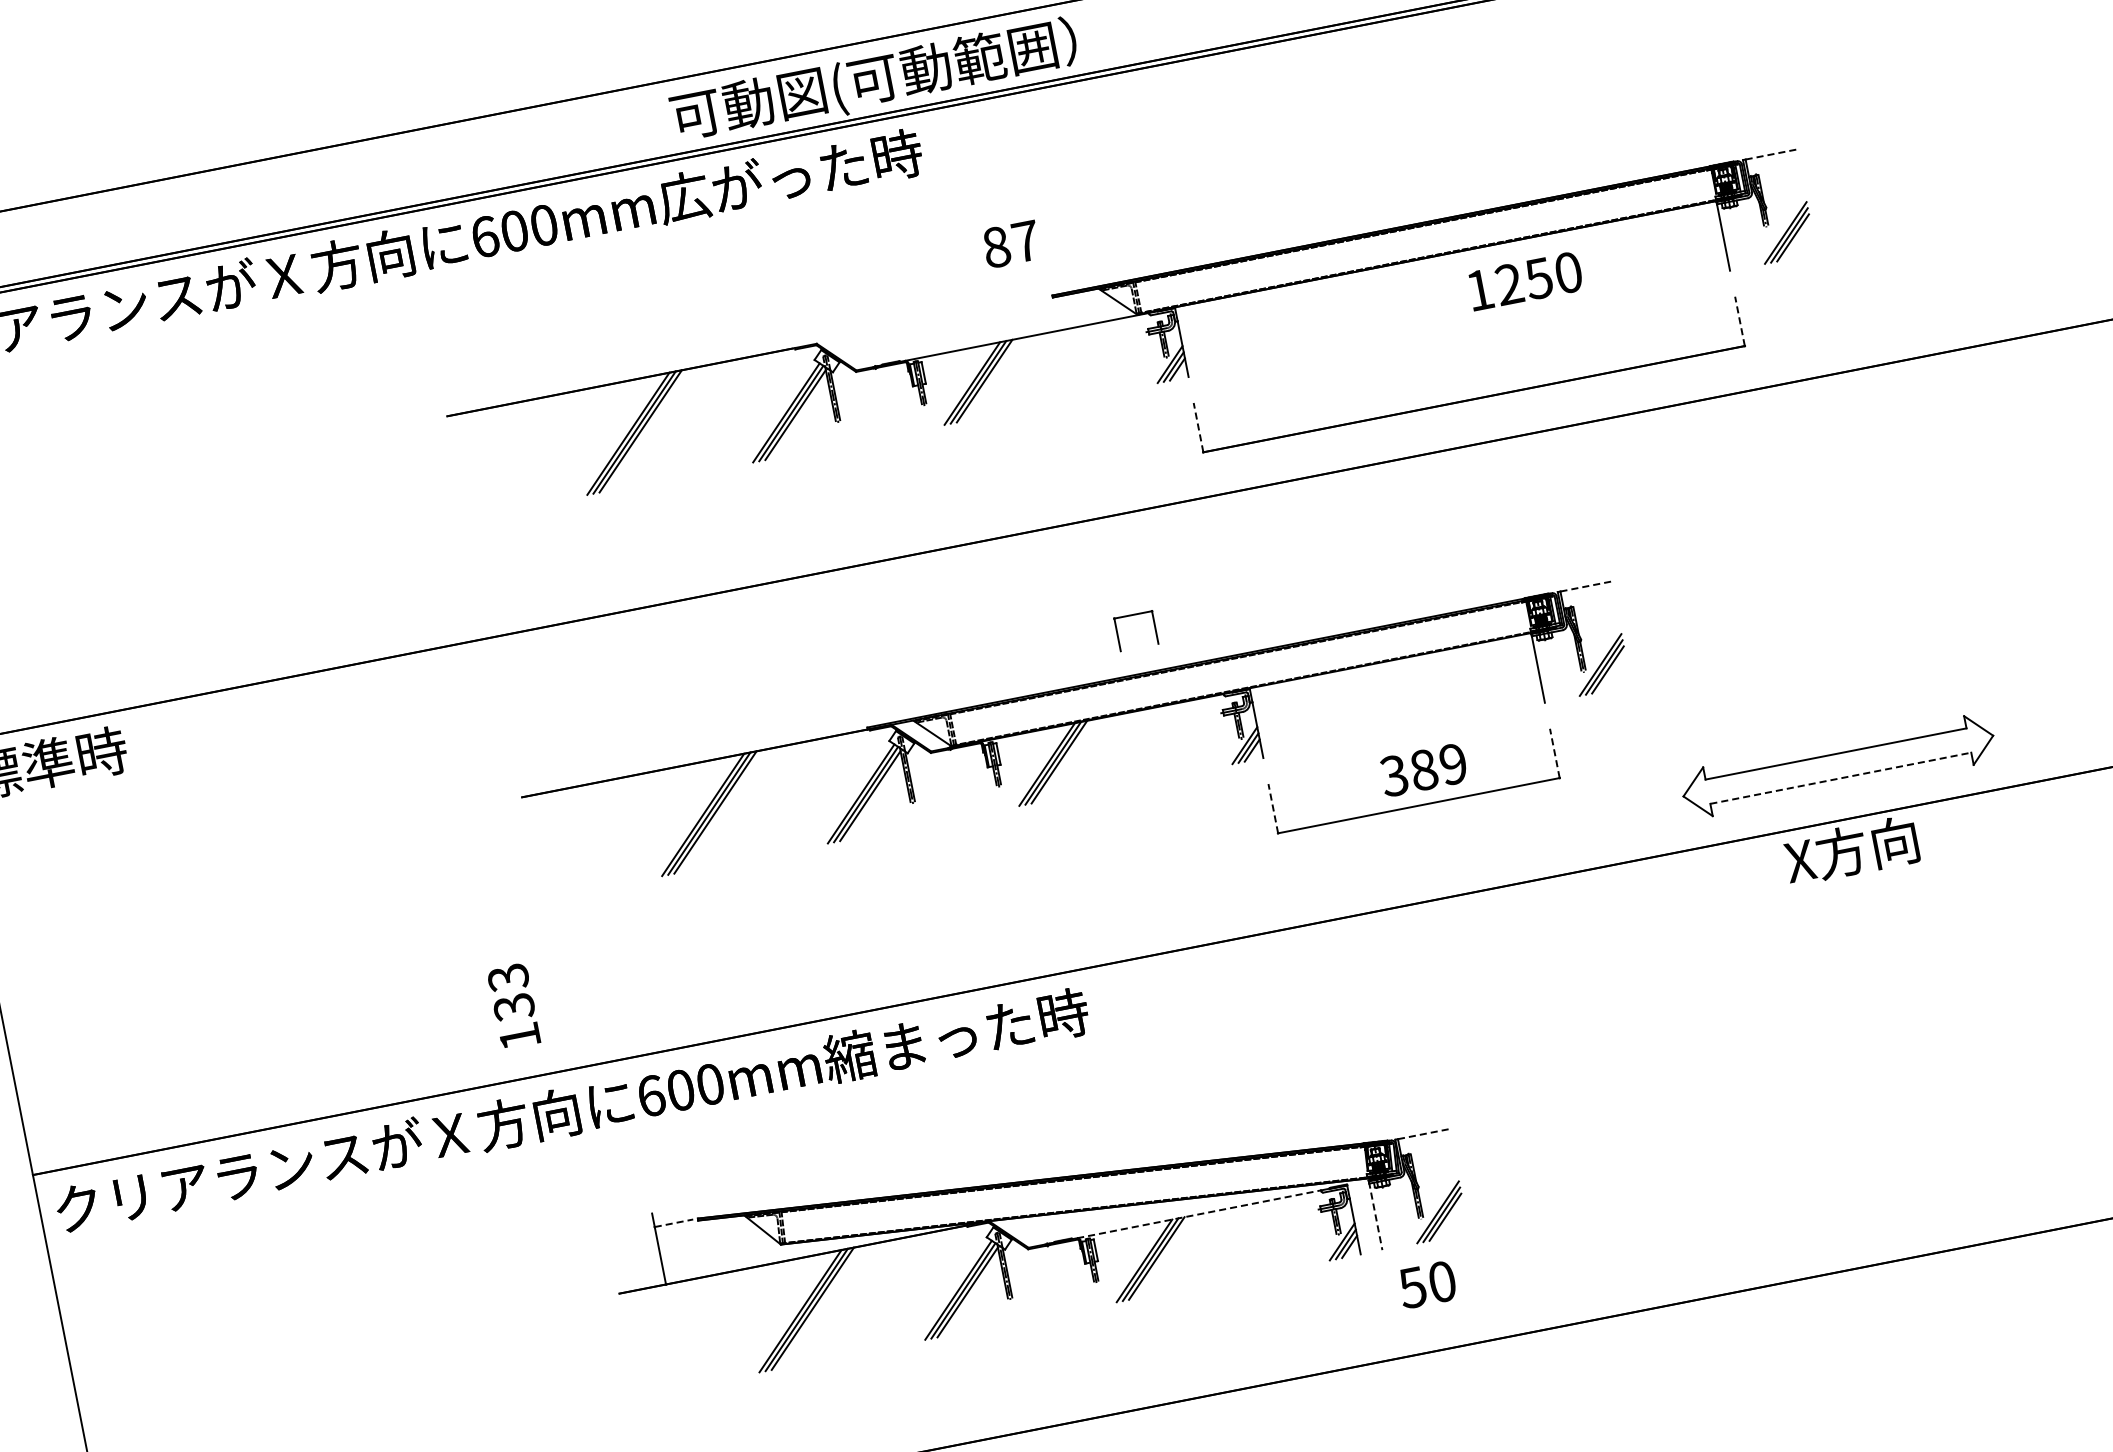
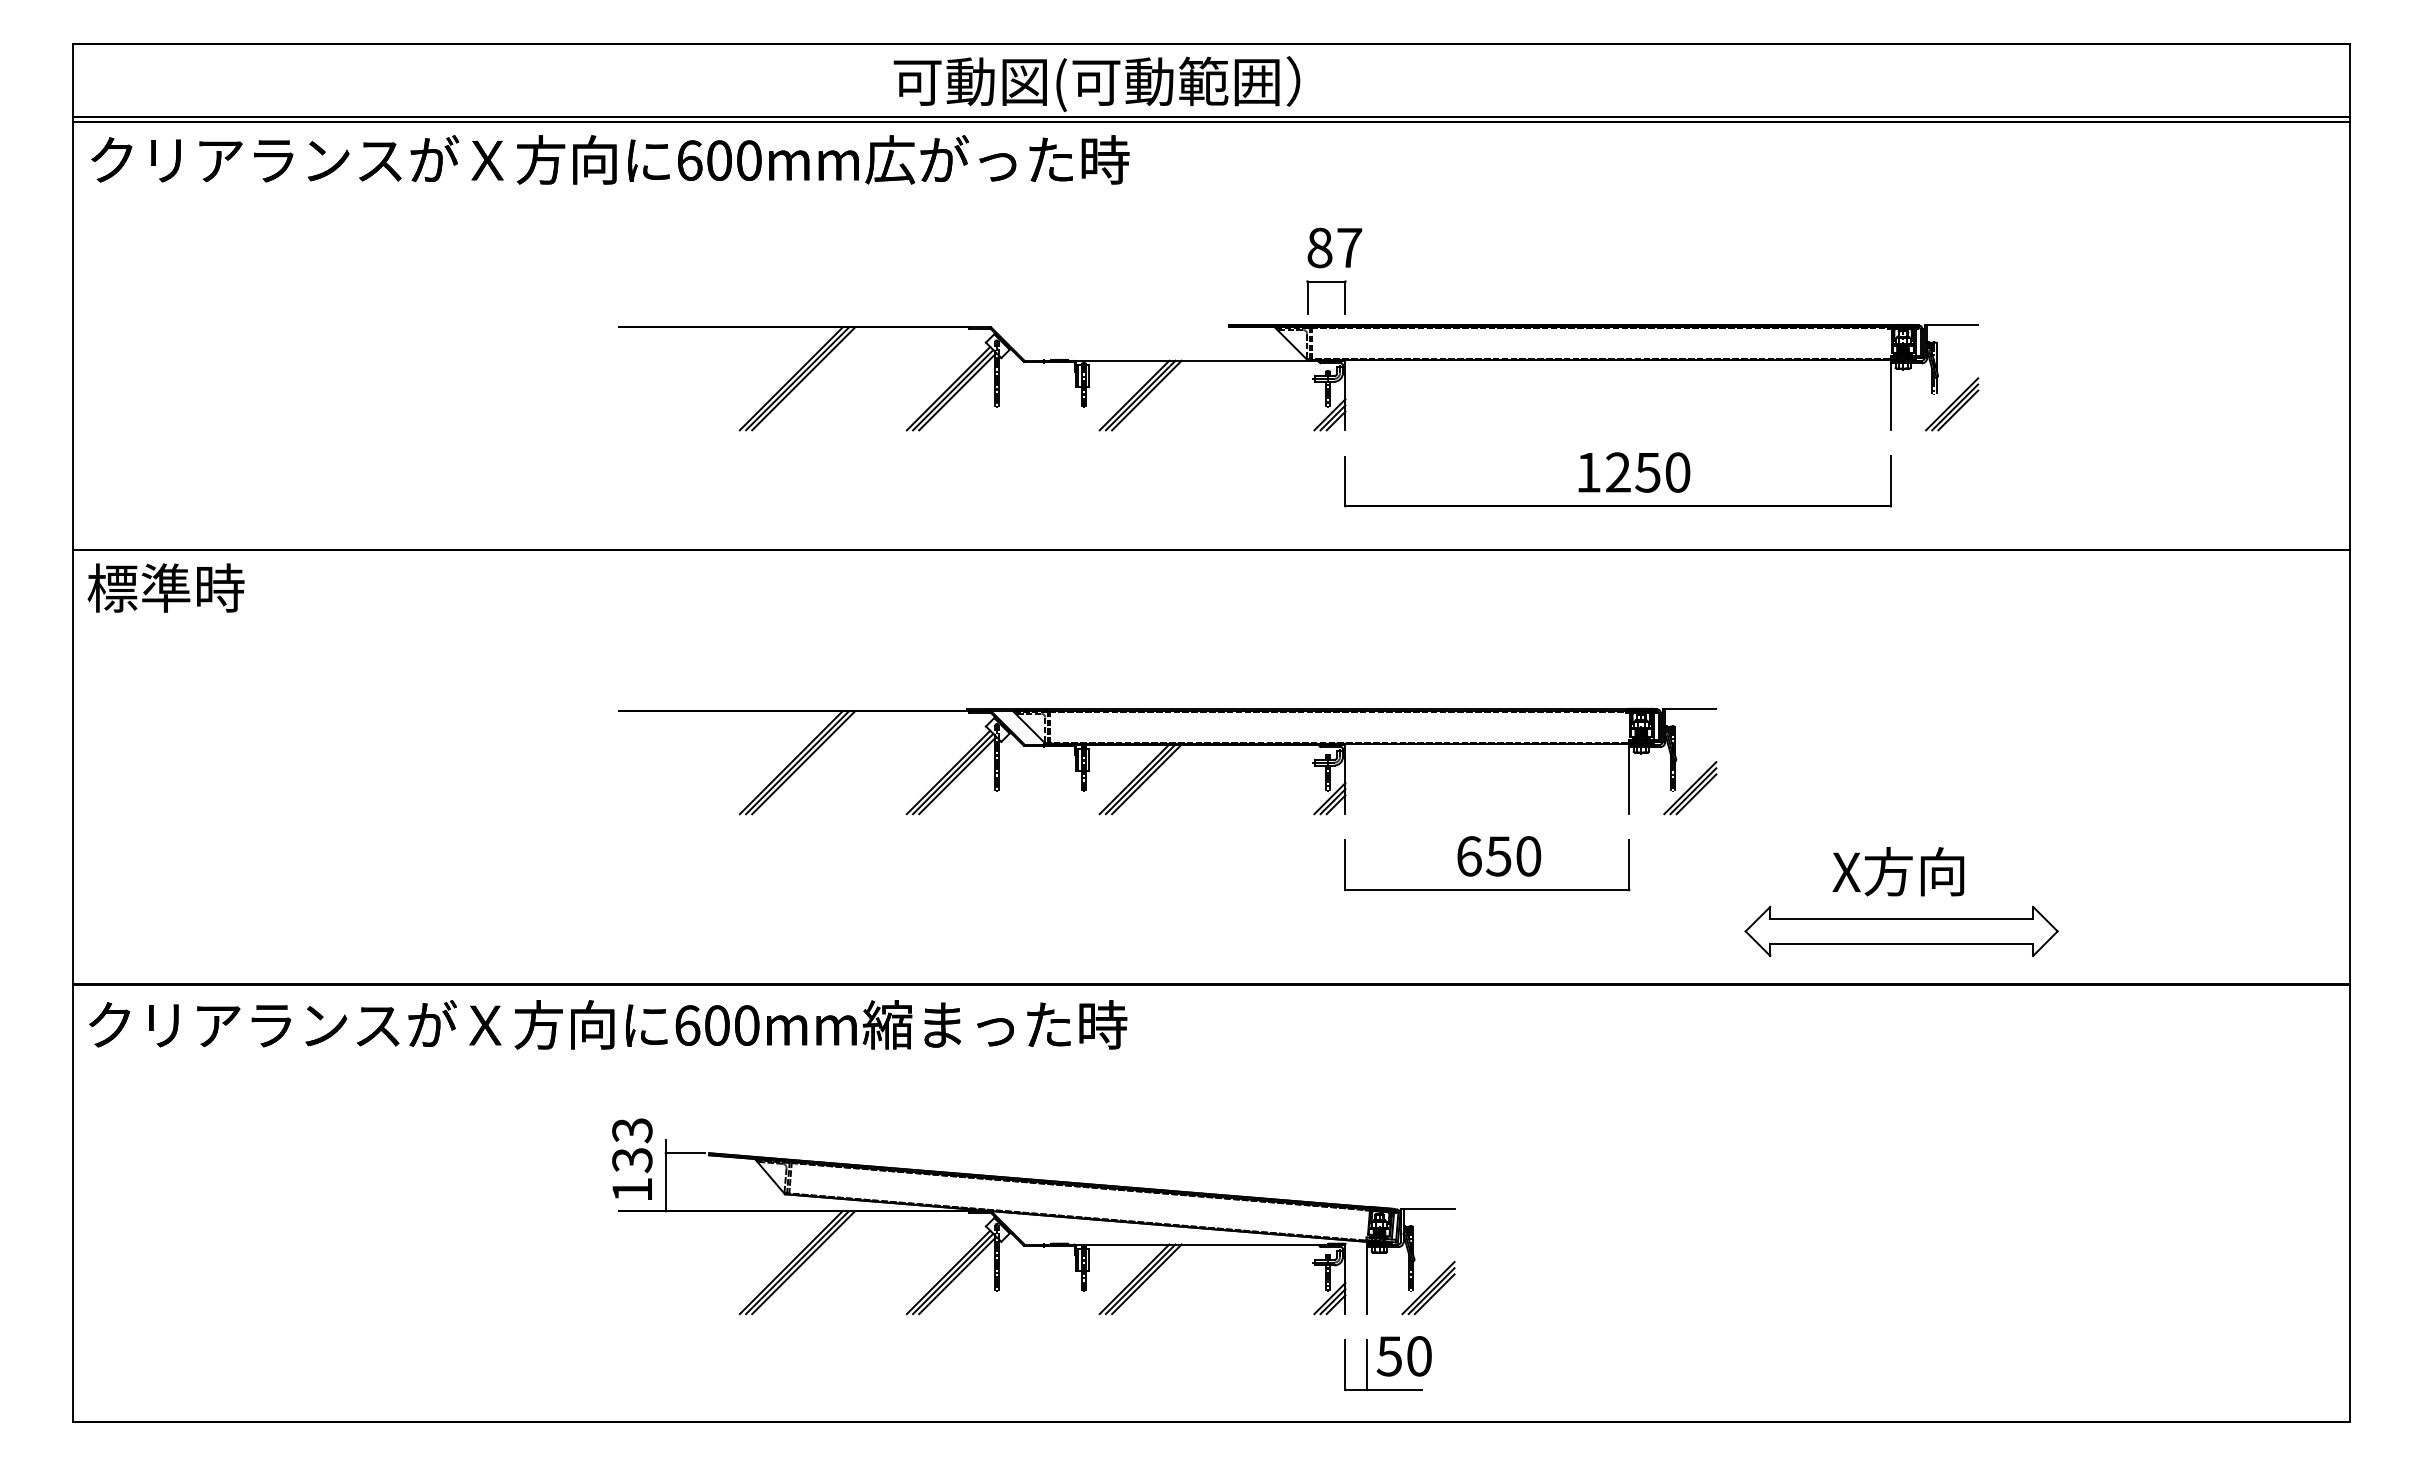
line: (1770, 154) -> (1952, 325), dashed -> solid
text: (1010, 243) -> (1334, 247), moved
text: (1525, 281) -> (1634, 472), moved
line: (1739, 321) -> (1890, 481), dashed -> solid
line: (1198, 427) -> (1345, 481), dashed -> solid
line: (1585, 586) -> (1690, 709), dashed -> solid
part: (1133, 615) -> (1326, 282), moved
line: (1555, 753) -> (1629, 865), dashed -> solid
text: (1423, 770) -> (1498, 856), 389 -> 650
line: (1841, 777) -> (1902, 943), dashed -> solid
line: (1273, 809) -> (1345, 865), dashed -> solid
text: (1851, 850) -> (1898, 871), moved
text: (513, 1005) -> (632, 1158), moved
line: (1423, 1134) -> (1429, 1209), dashed -> solid
line: (1199, 1214) -> (1196, 1244), dashed -> solid
line: (1376, 1216) -> (1367, 1280), dashed -> solid
line: (674, 1223) -> (685, 1153), dashed -> solid
part: (1392, 1301) -> (1367, 1365), added

